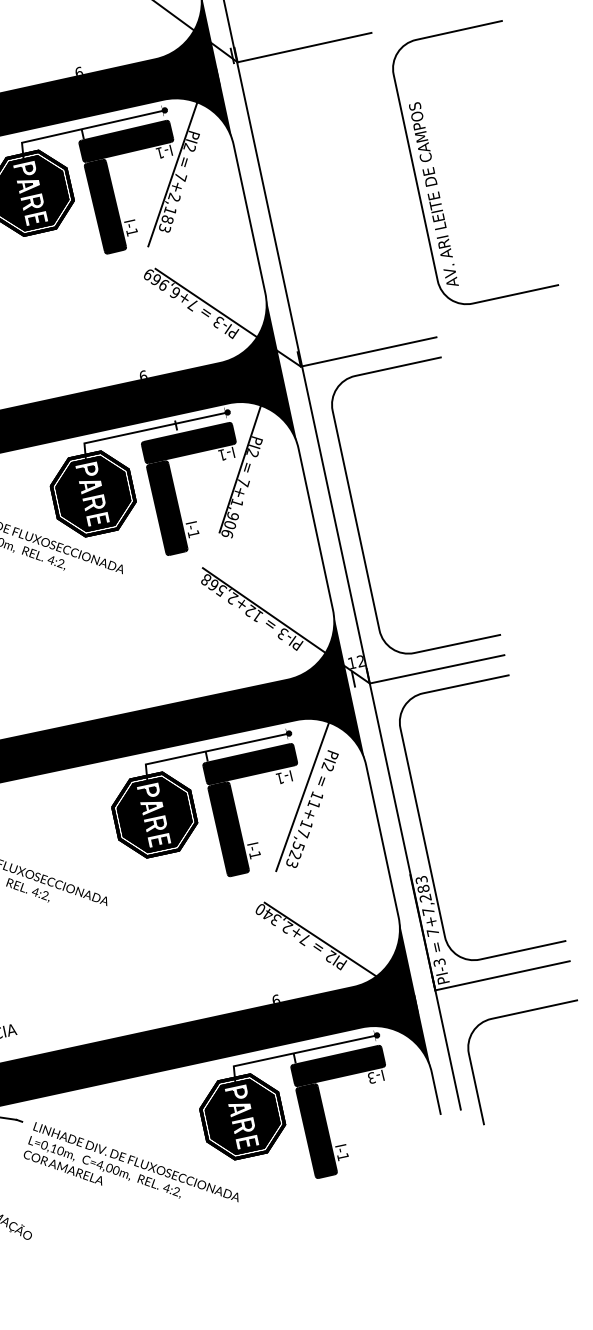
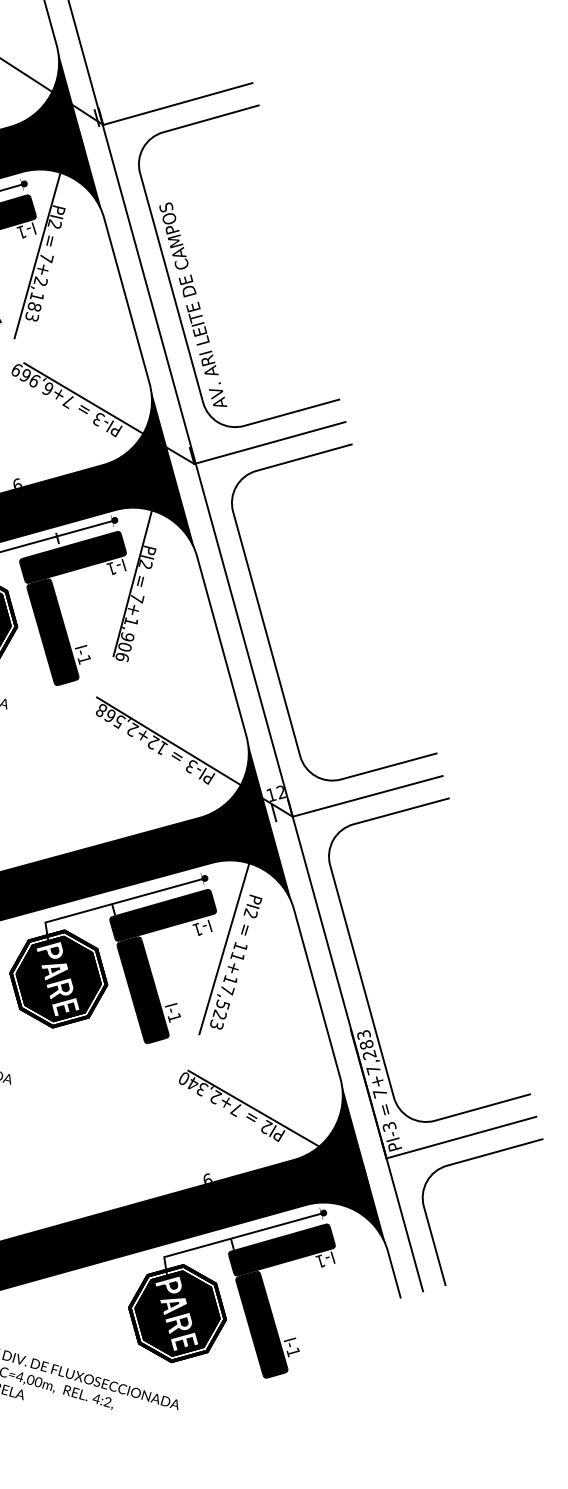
part: (434, 168) -> (192, 276), moved
curve: (513, 1015) -> (471, 1160), moved
text: (371, 1077) -> (320, 1260), I-3 -> I-1

